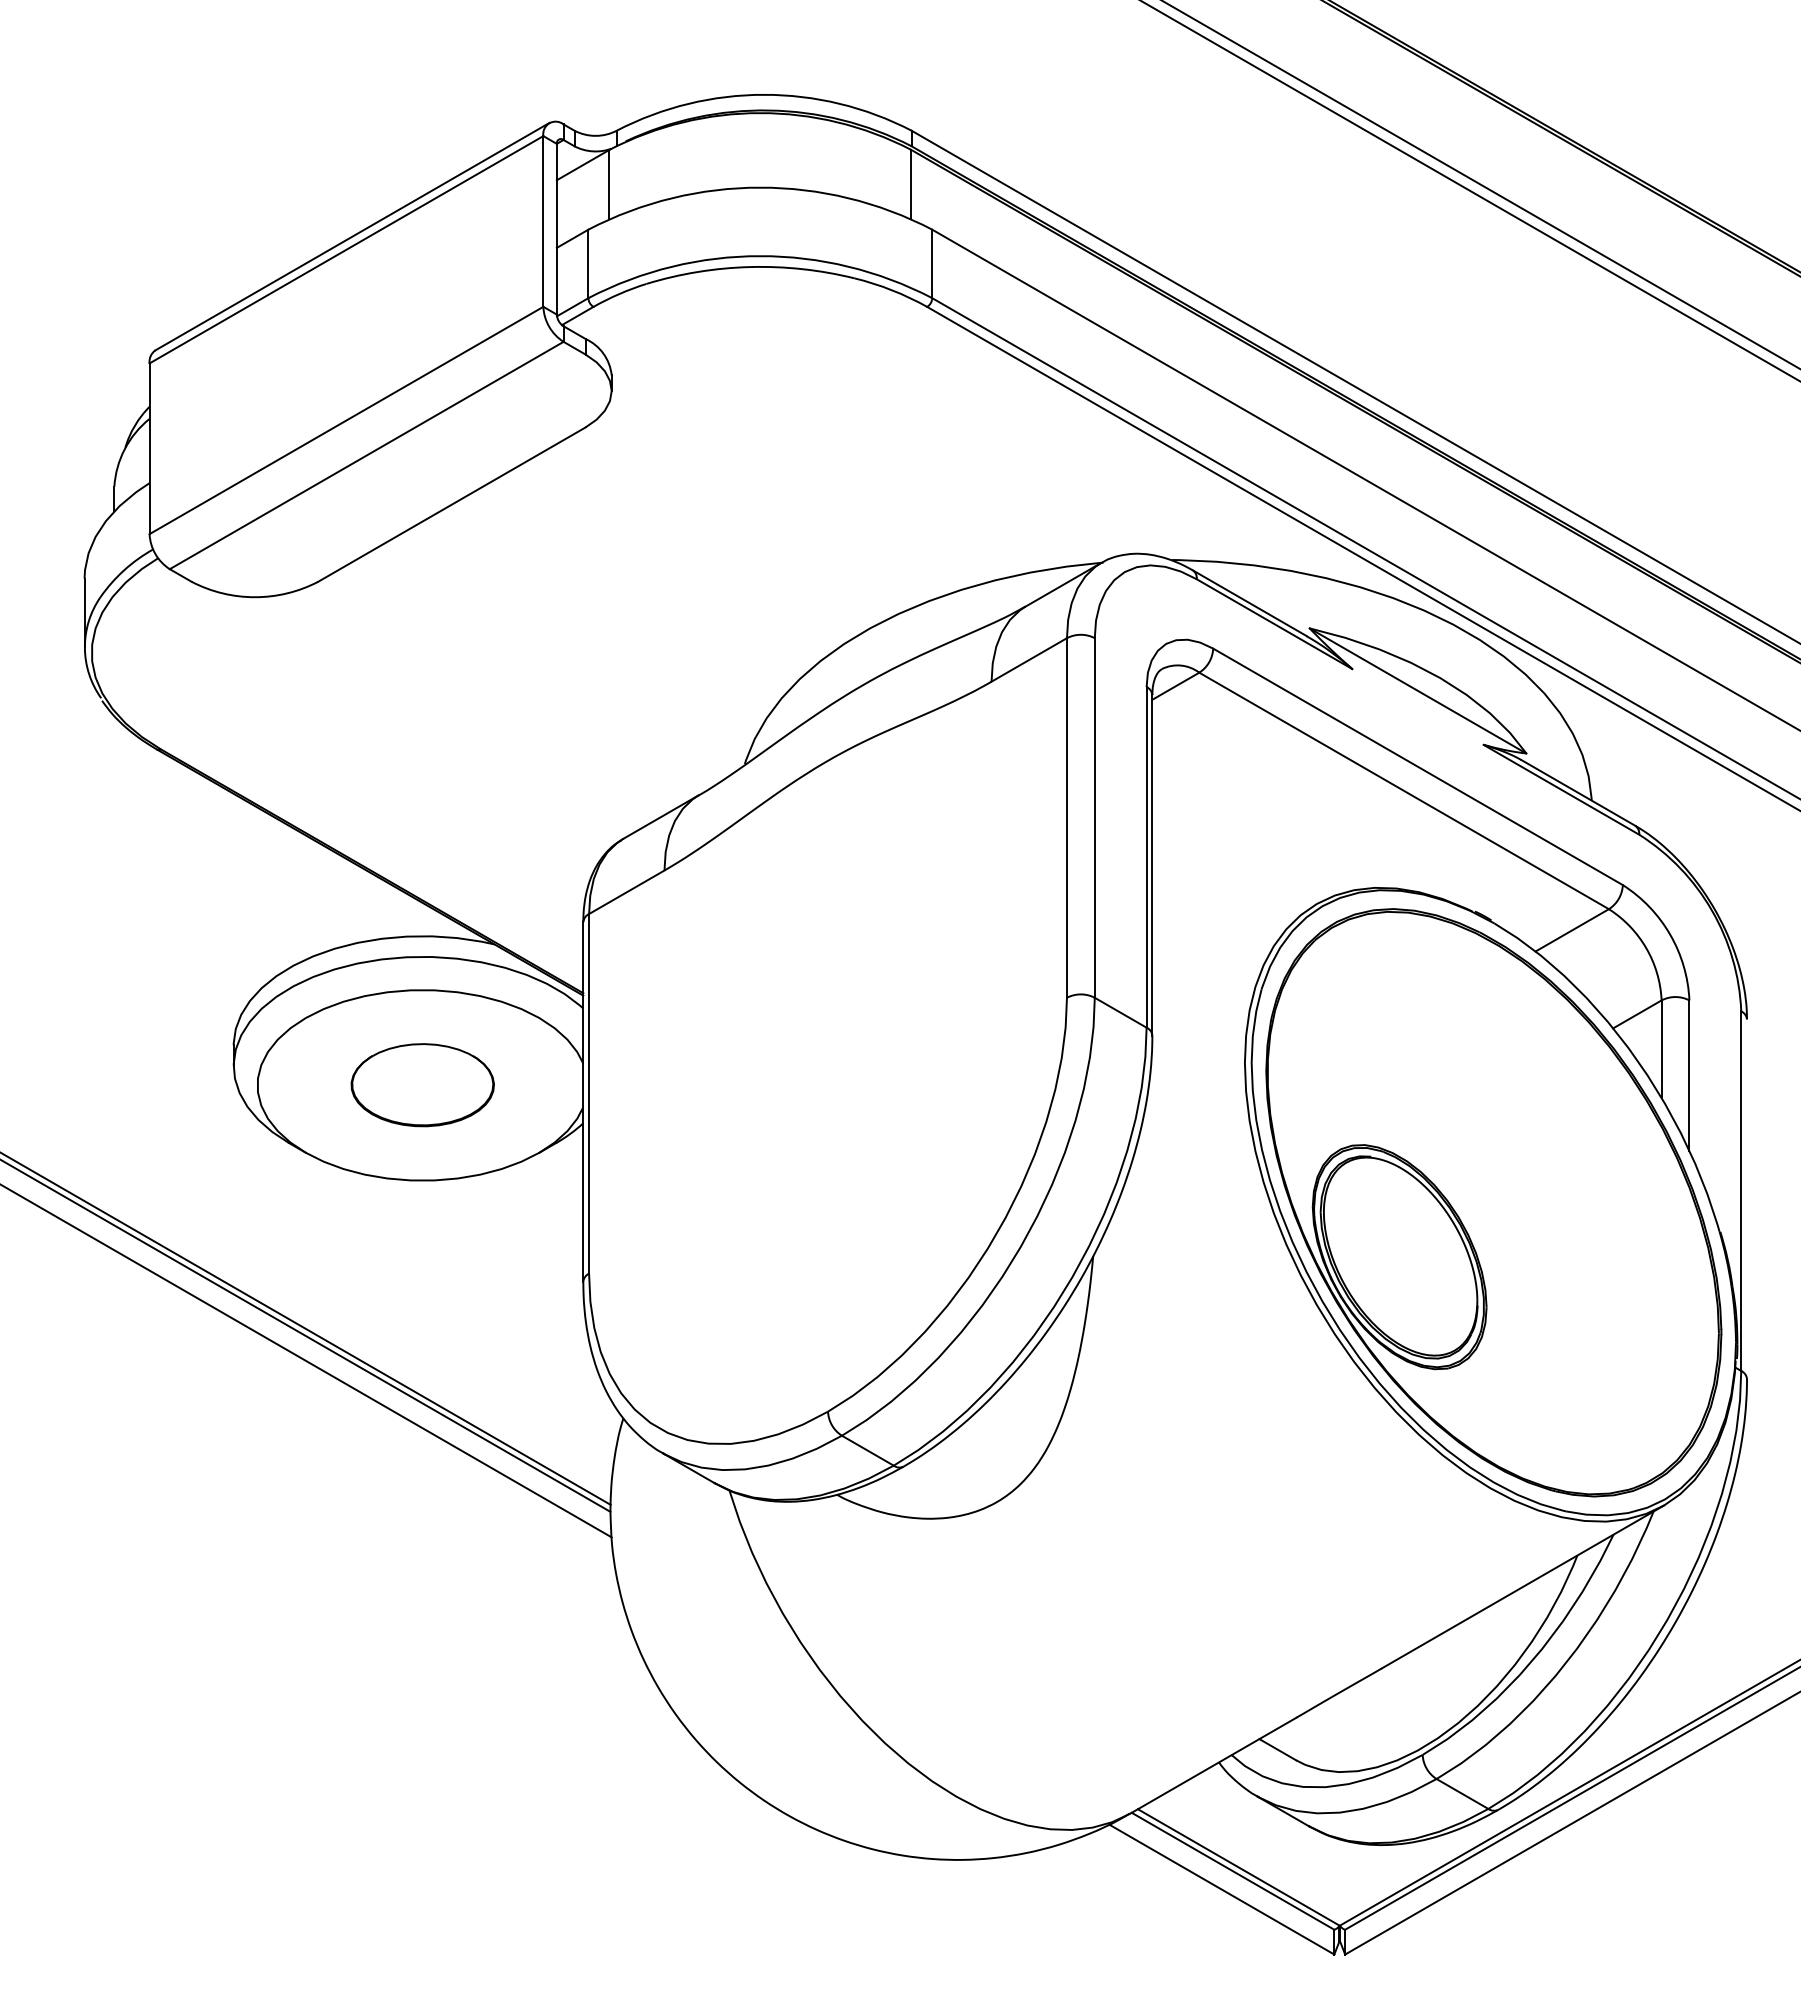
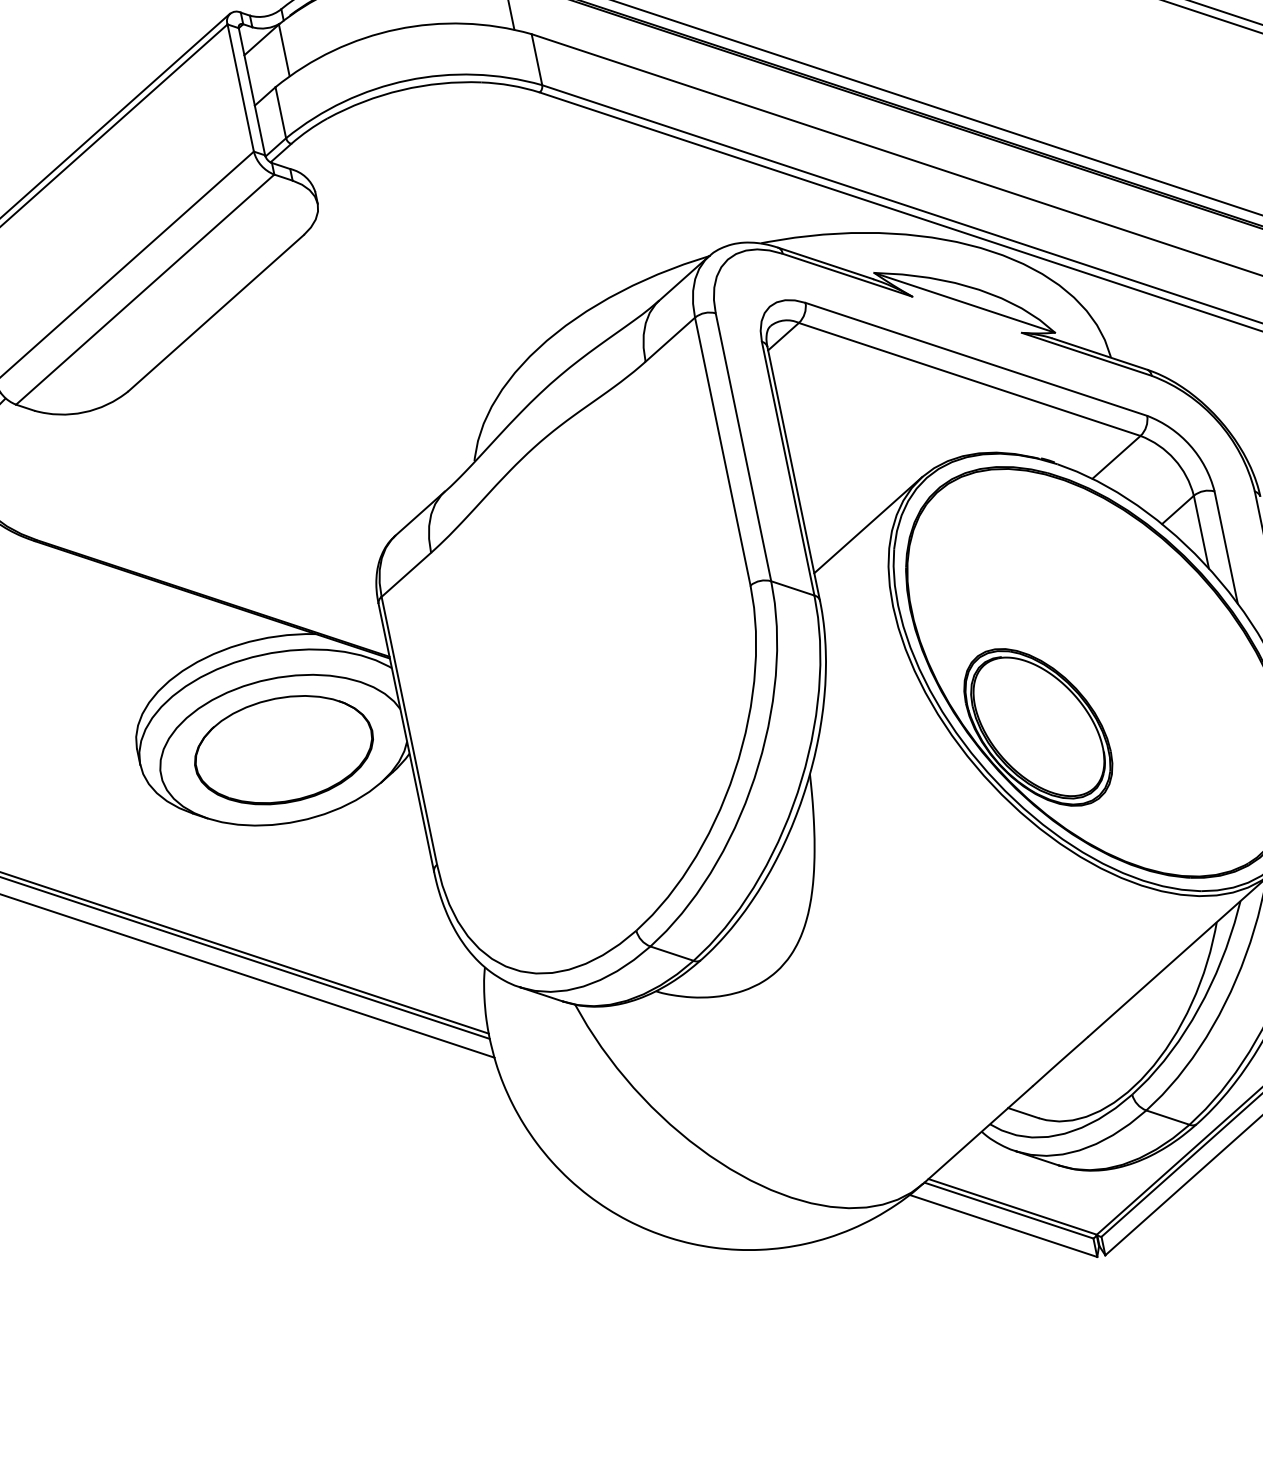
line: (1234, 950) -> (868, 524), added
part: (422, 1084) -> (283, 749), size x1.67

